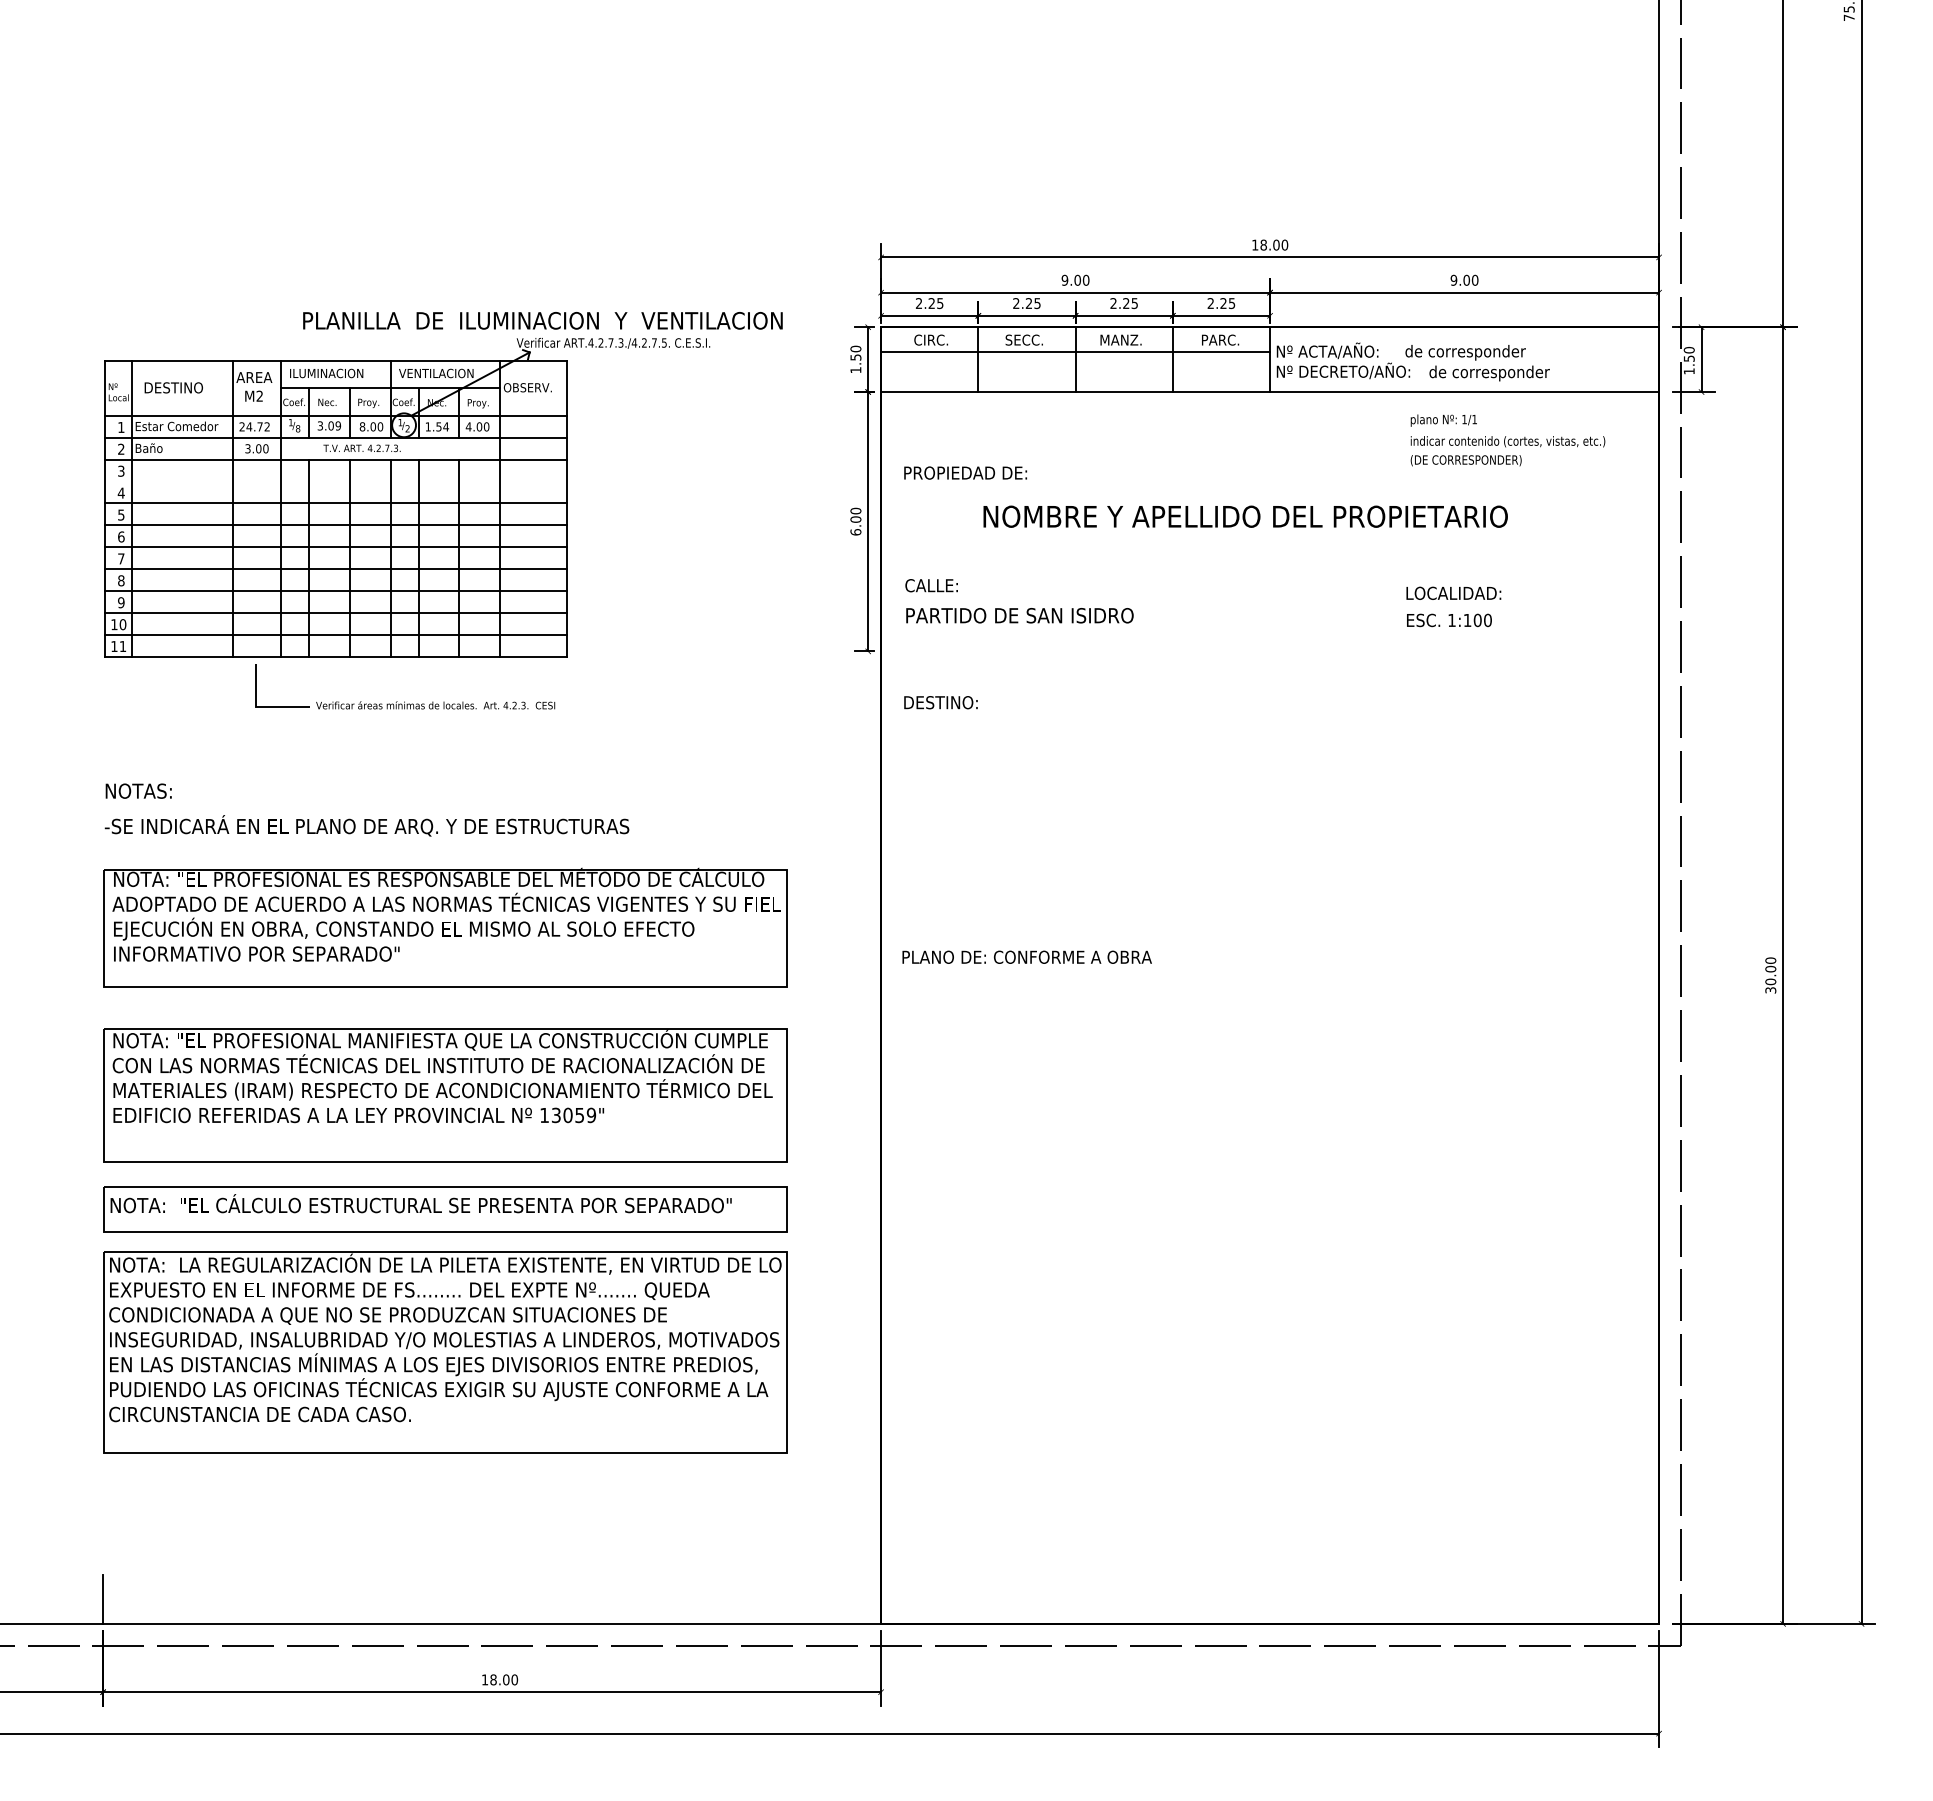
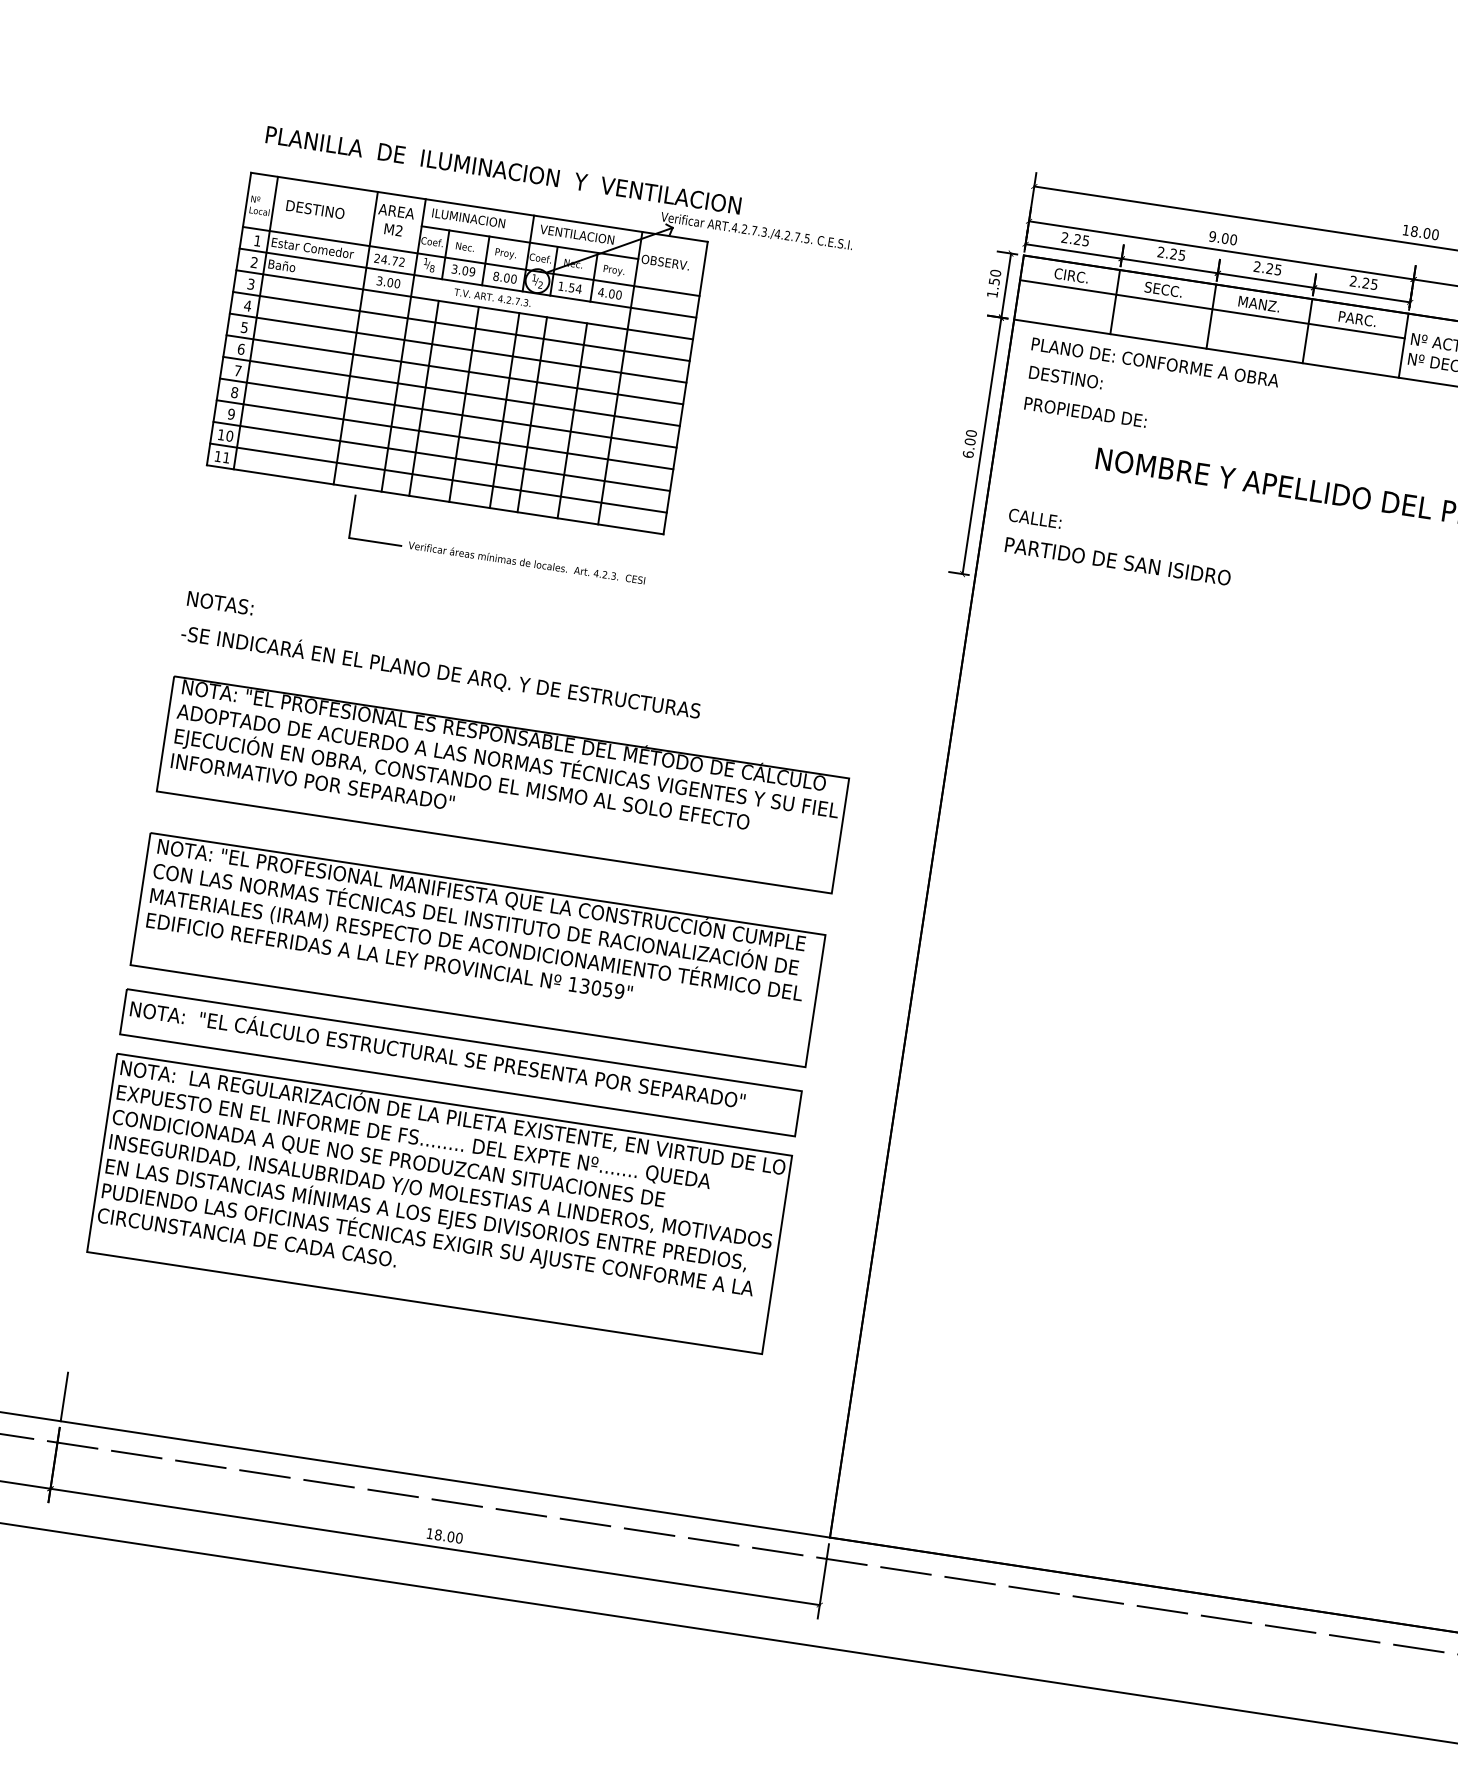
text: (542, 320) -> (503, 169), moved
line: (335, 481) -> (461, 326), added
text: (940, 702) -> (1065, 377), moved
text: (1026, 956) -> (1154, 361), moved

